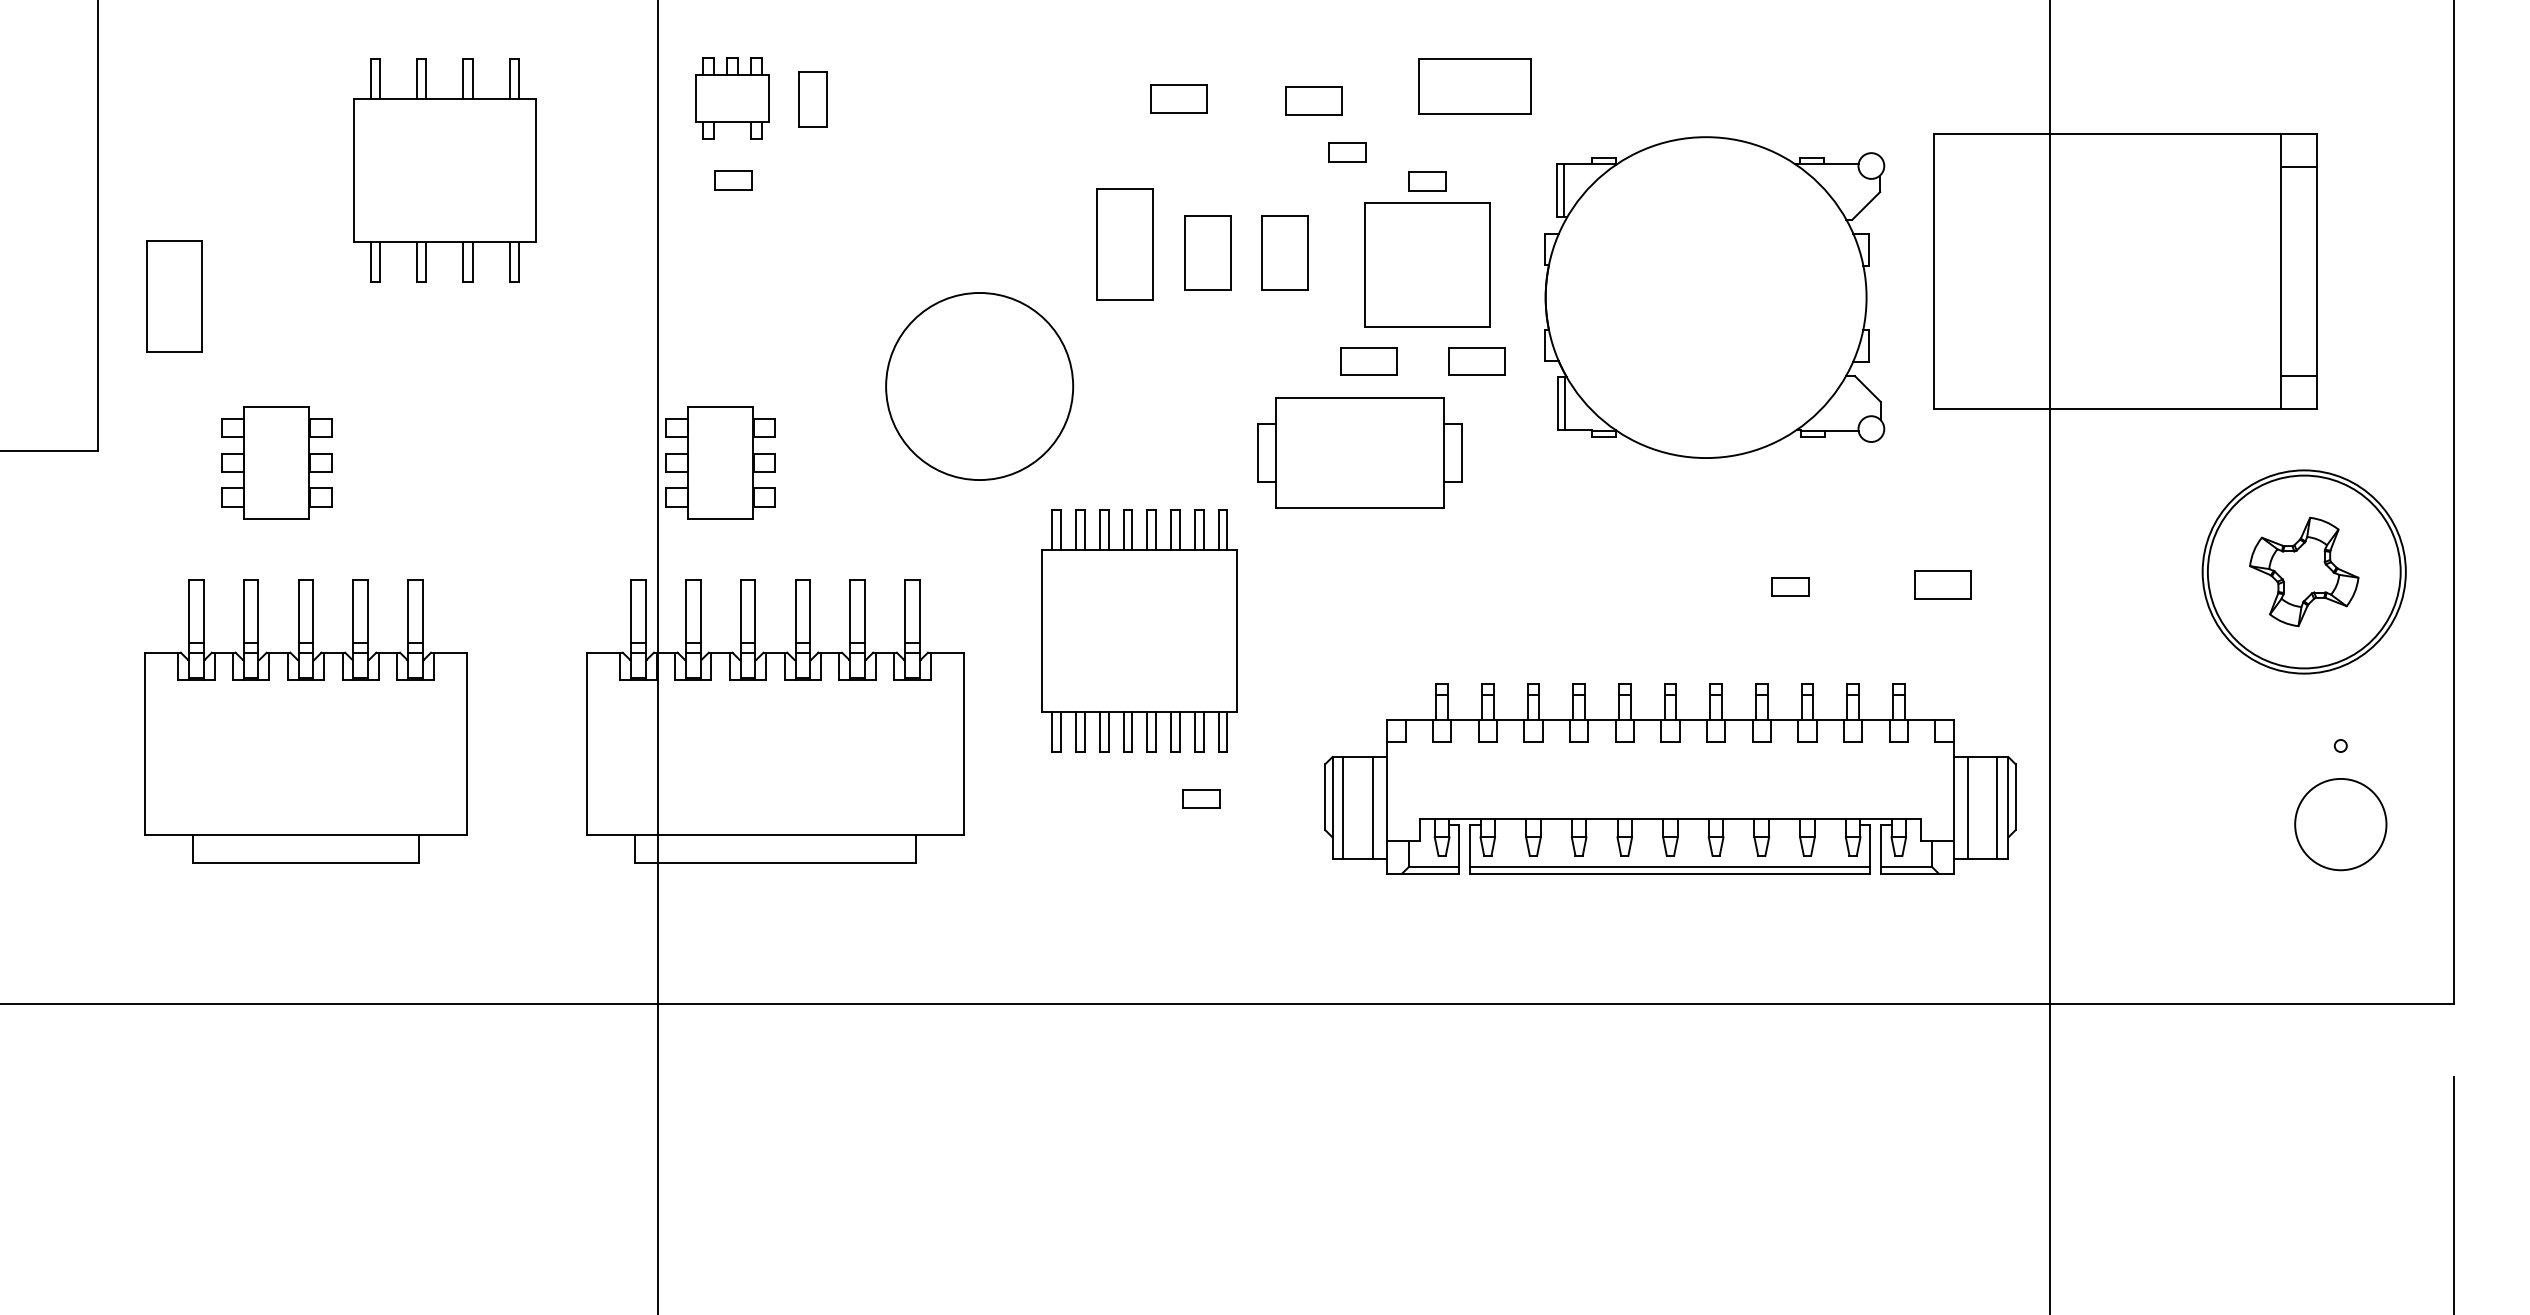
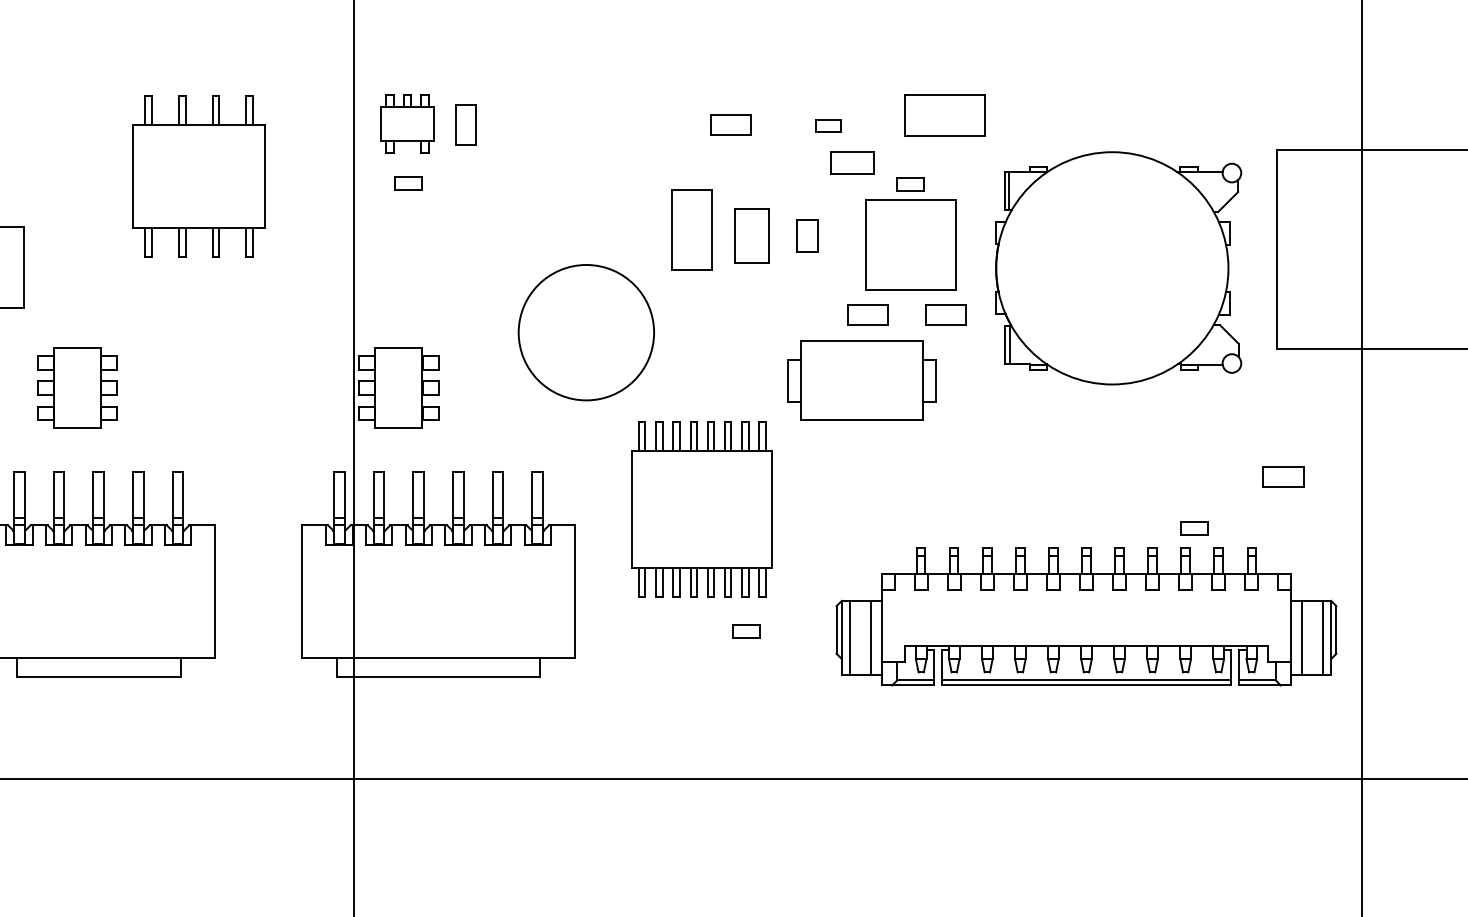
part: (1313, 100) -> (828, 125), size x0.6
part: (1347, 152) -> (852, 163), size x1.6
part: (1284, 252) -> (807, 235), size x0.6
part: (1790, 586) -> (1195, 528), moved

